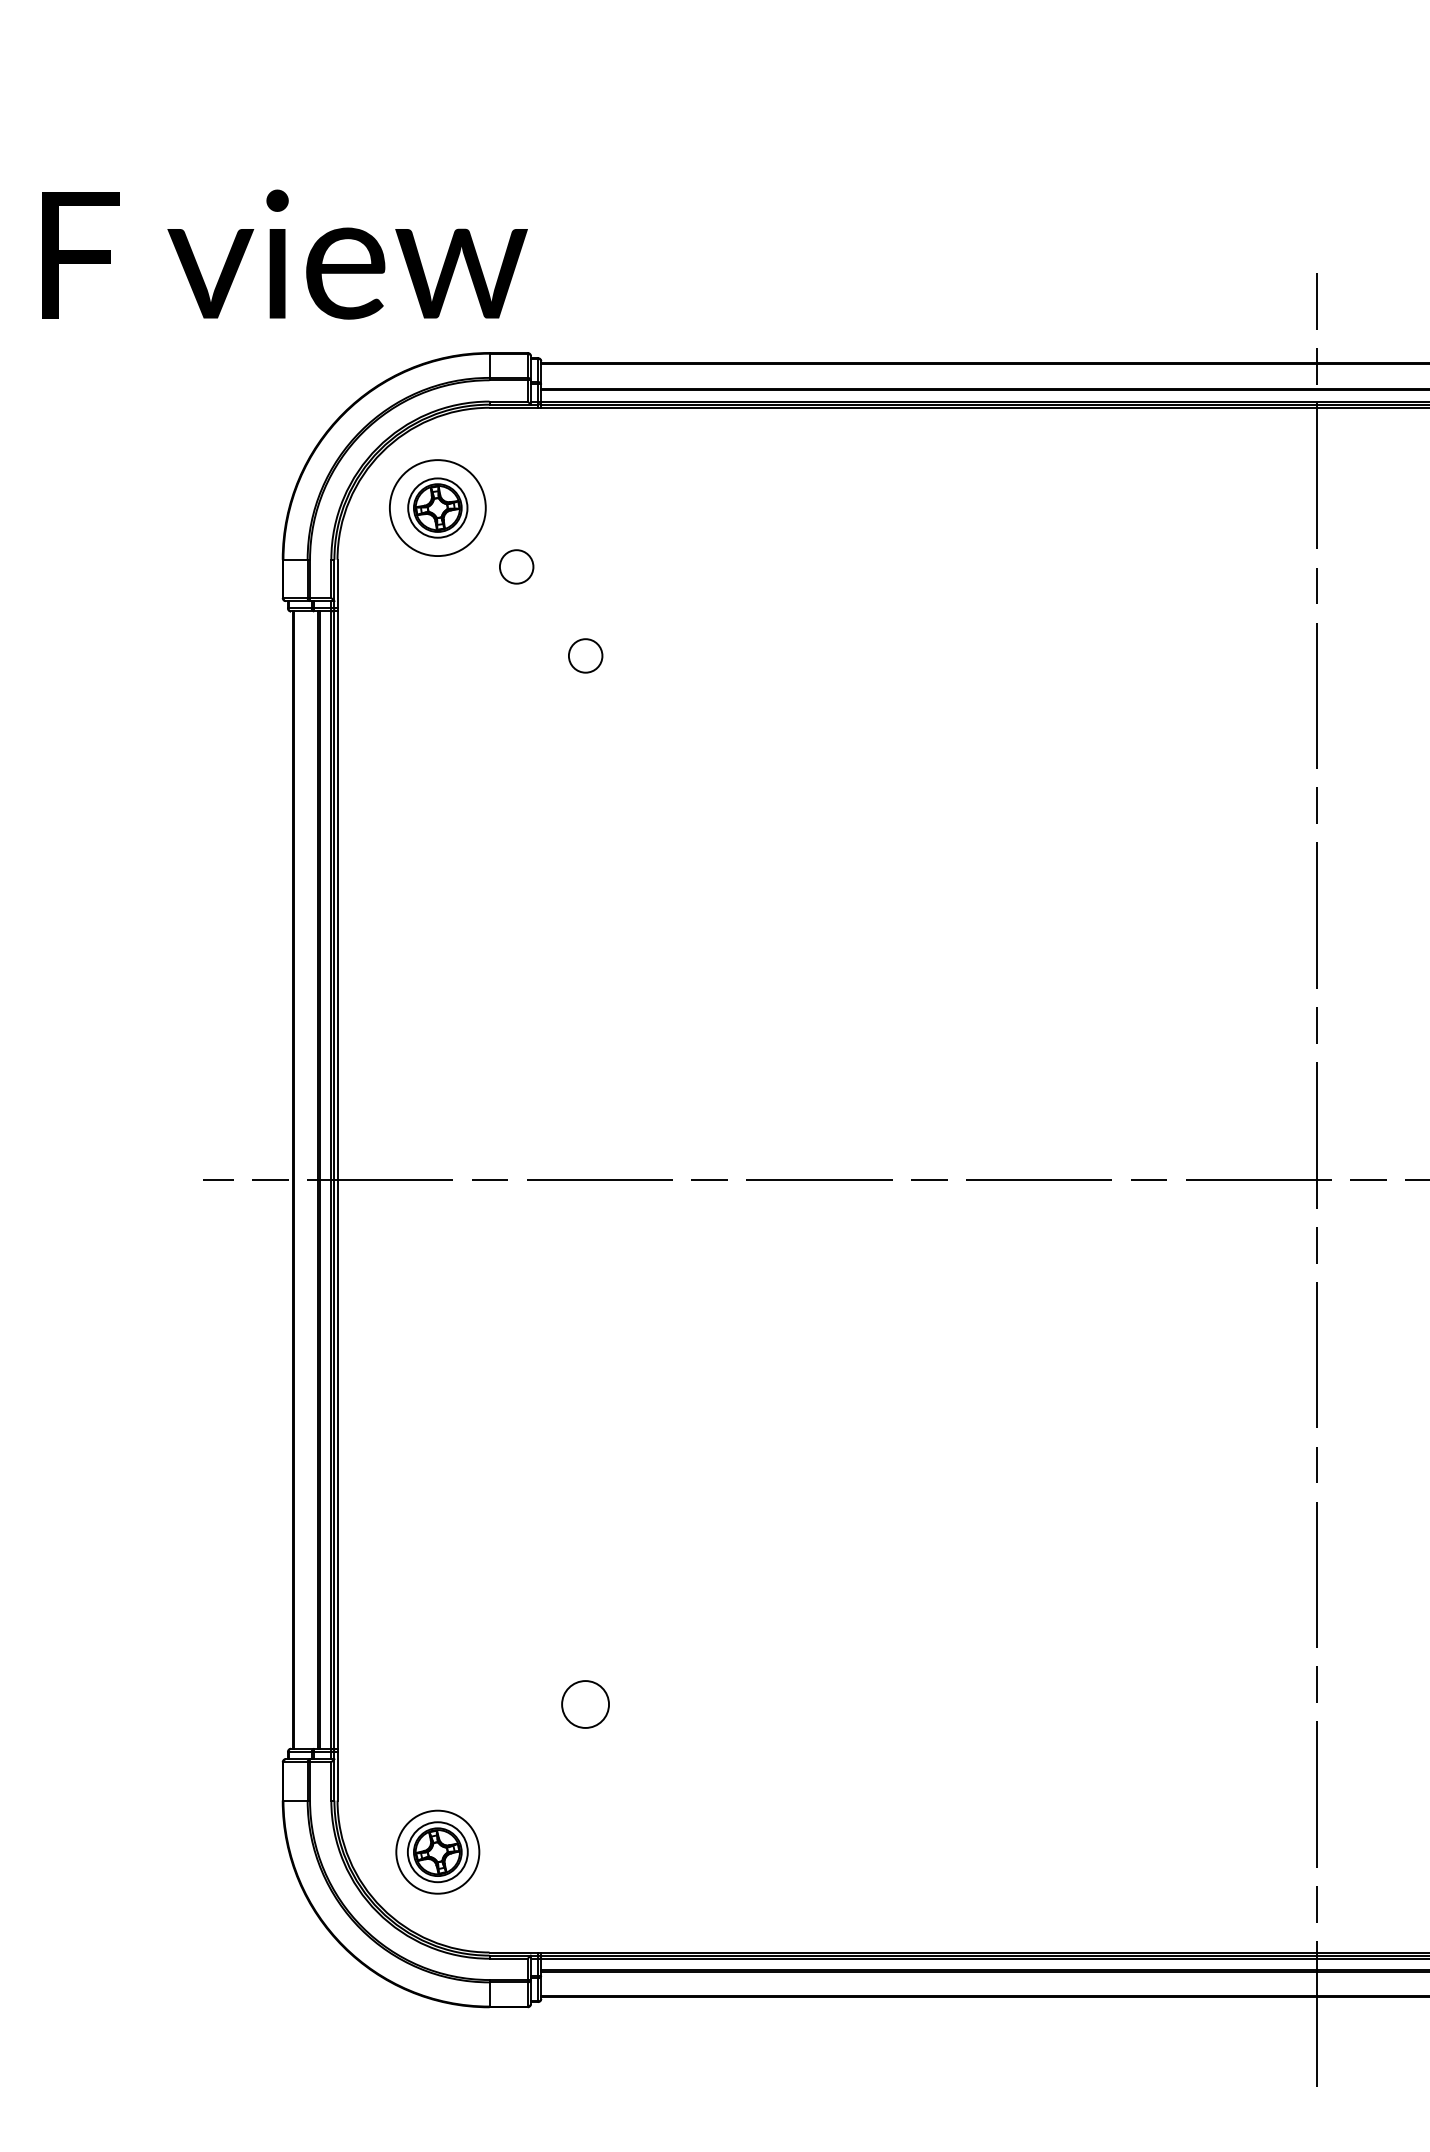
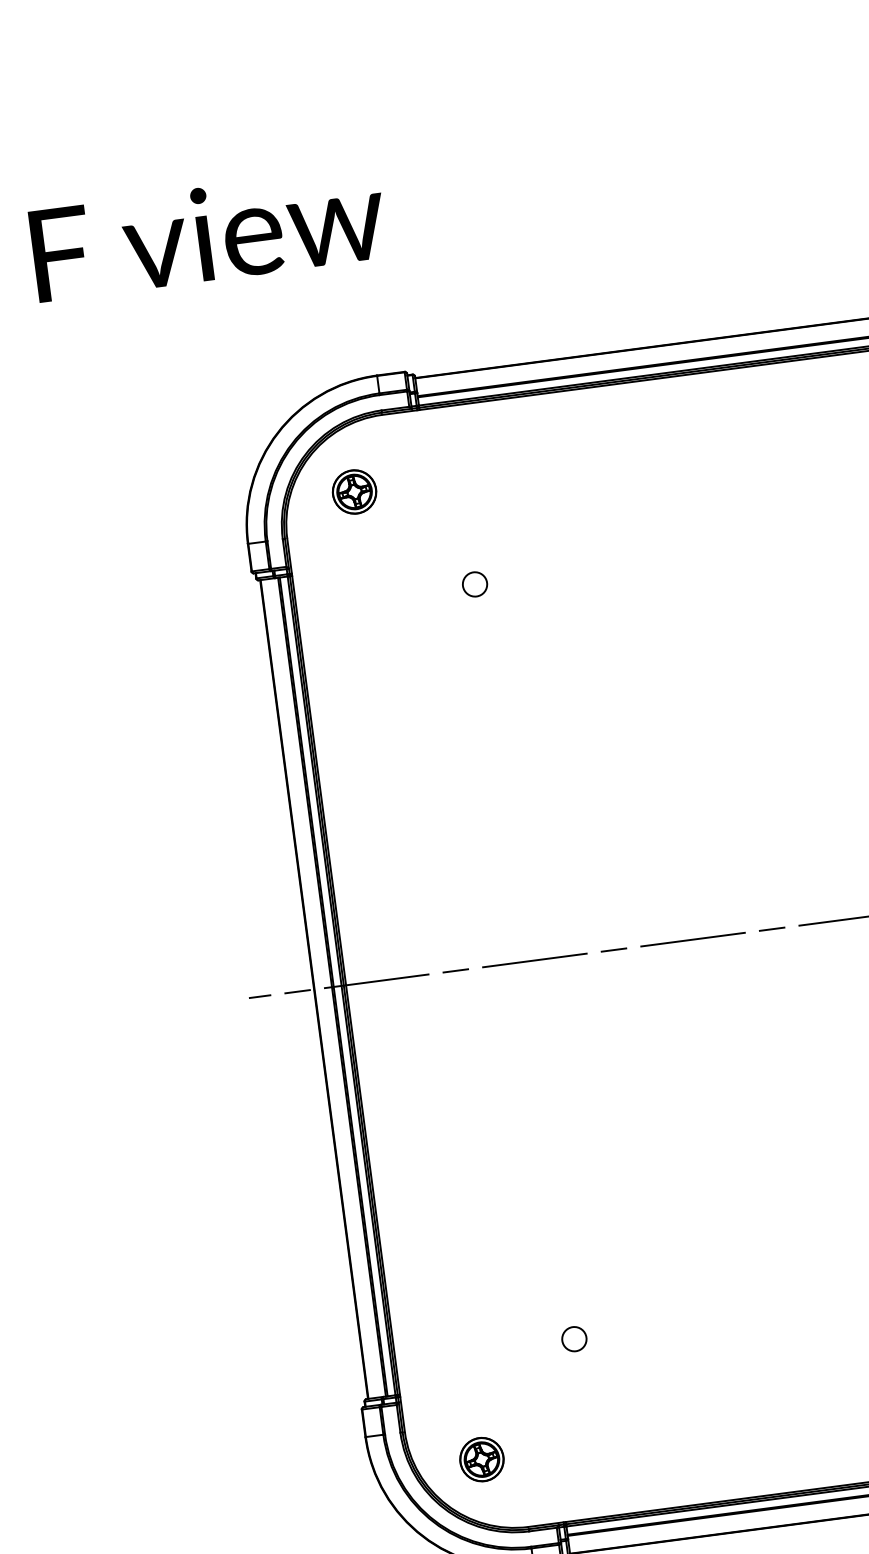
text: (284, 254) -> (208, 234), moved
circle: (437, 508) -> (354, 492), size x0.62
circle: (516, 566) -> (416, 526), removed
circle: (585, 1703) -> (574, 1338), size x0.71
circle: (437, 1851) -> (481, 1459), size x0.71

